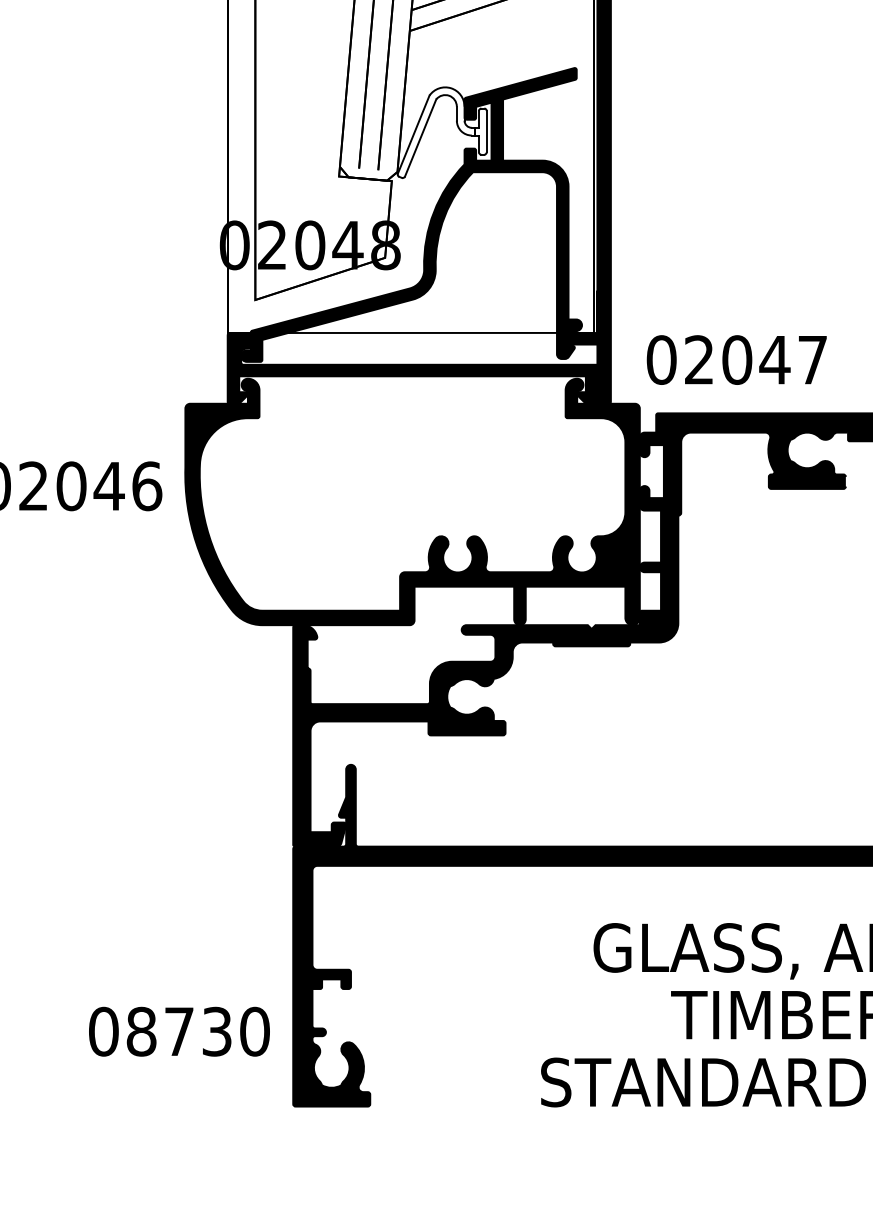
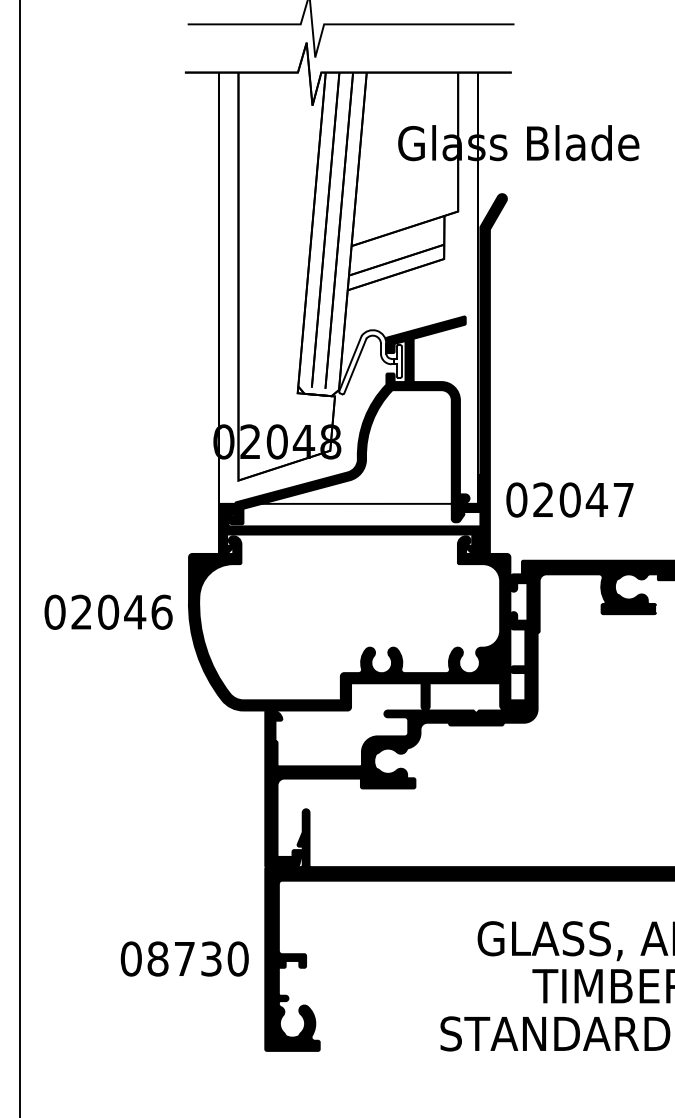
text: (736, 359) -> (569, 499), moved
text: (179, 1031) -> (184, 958), moved

